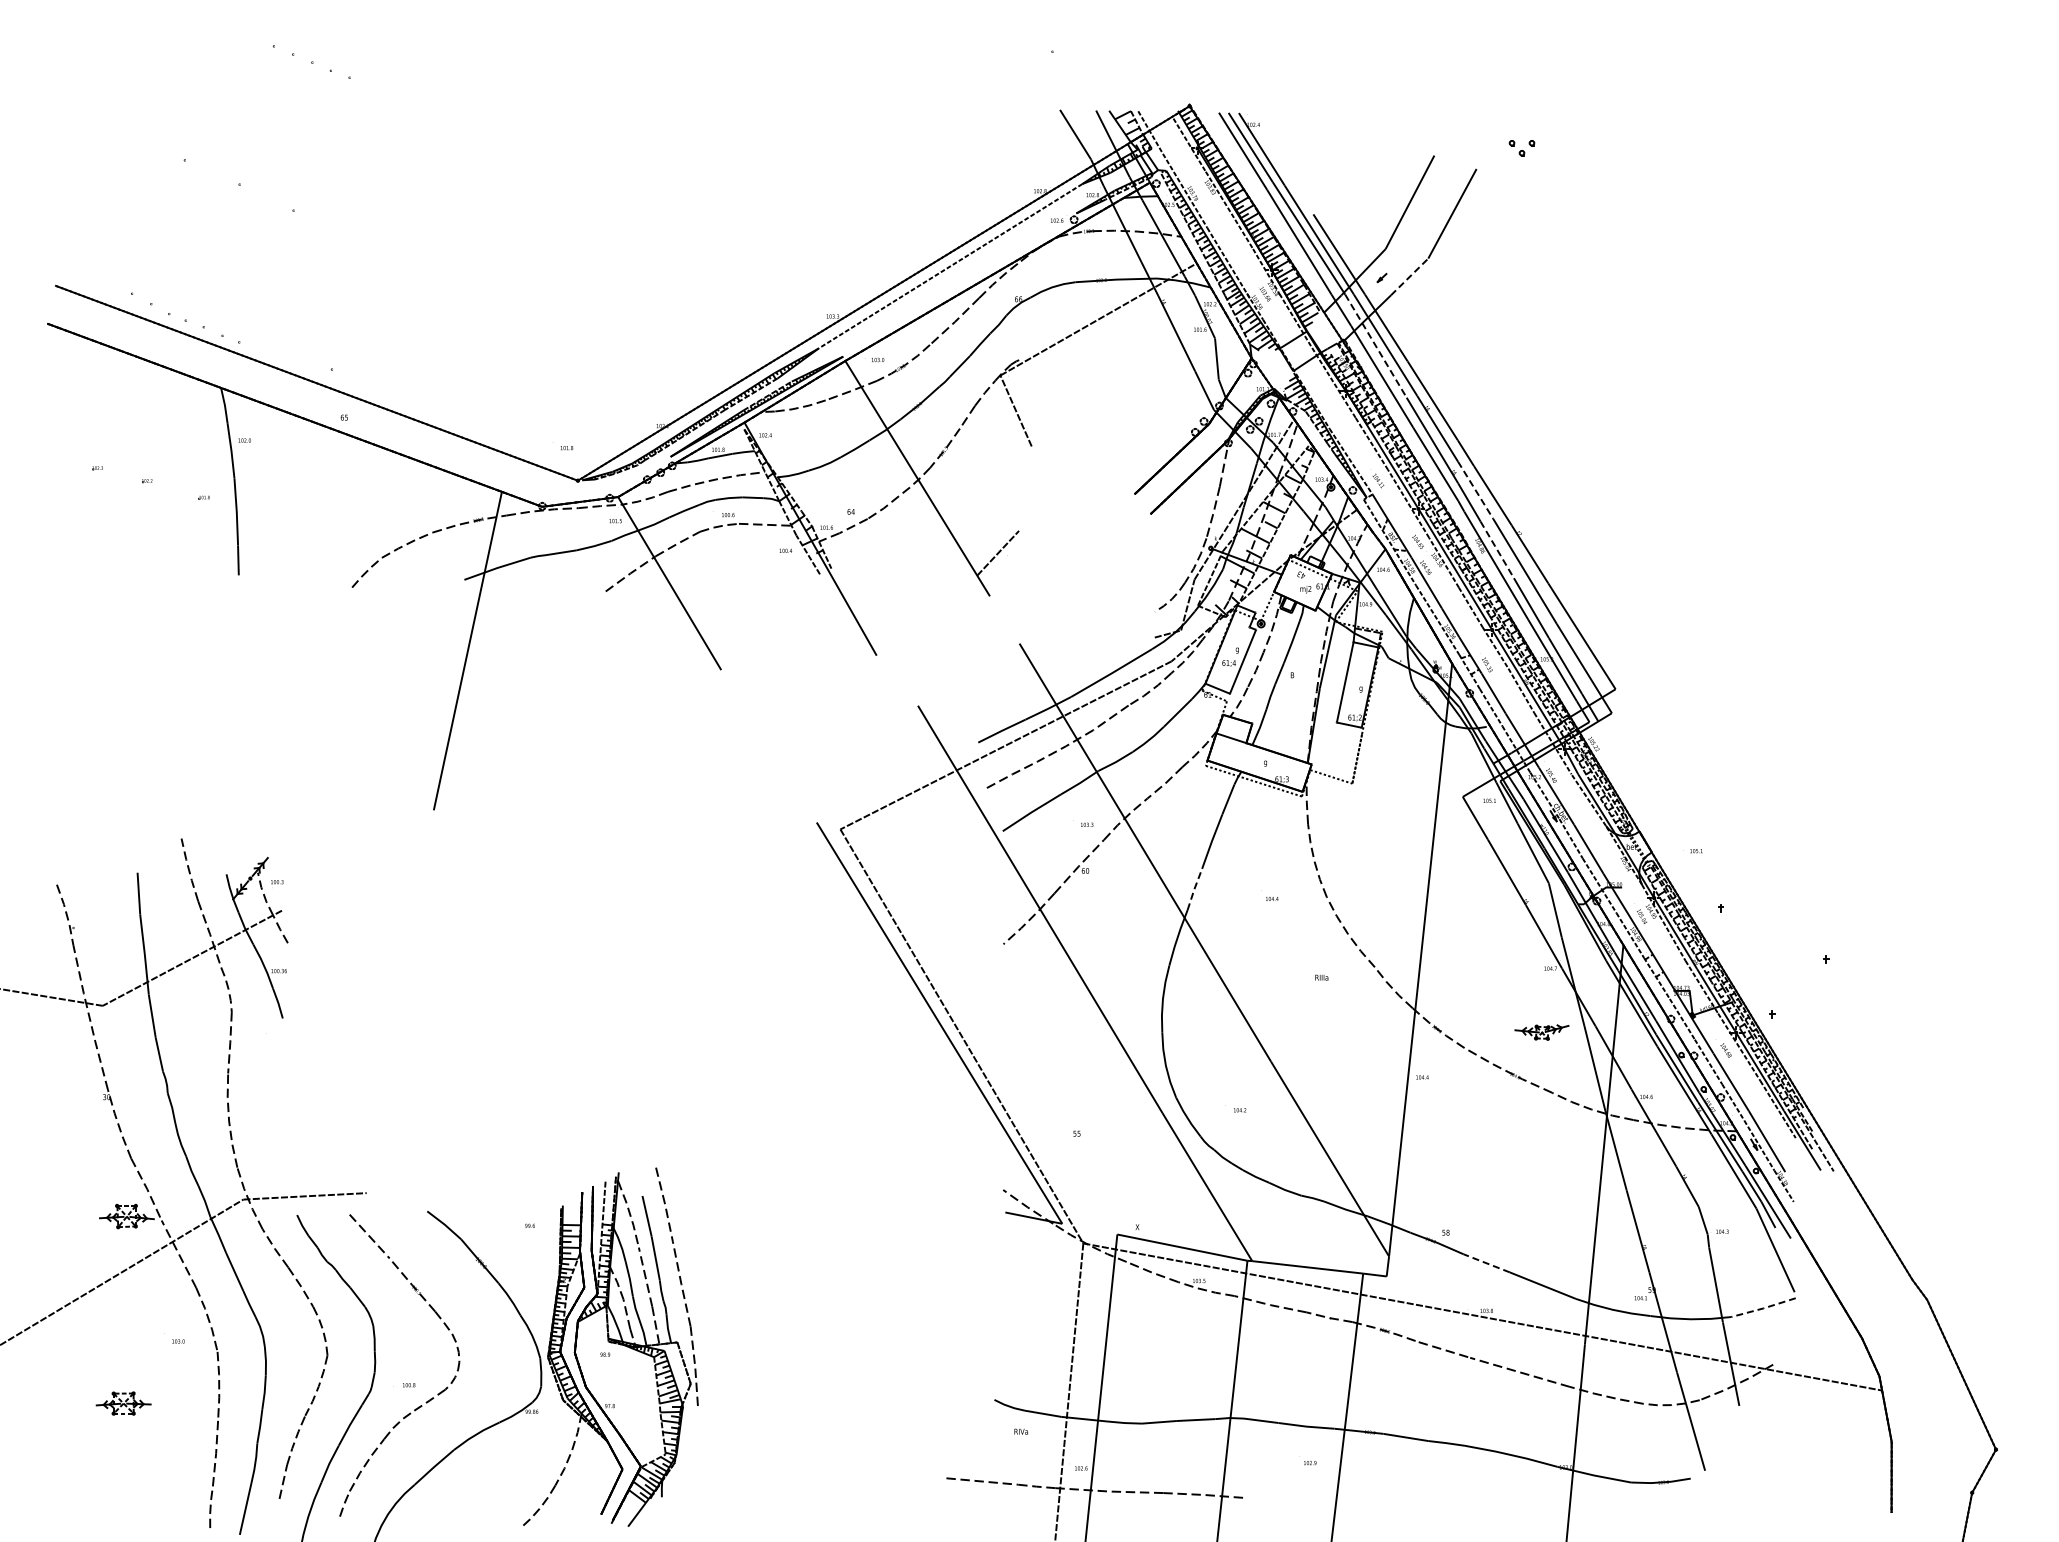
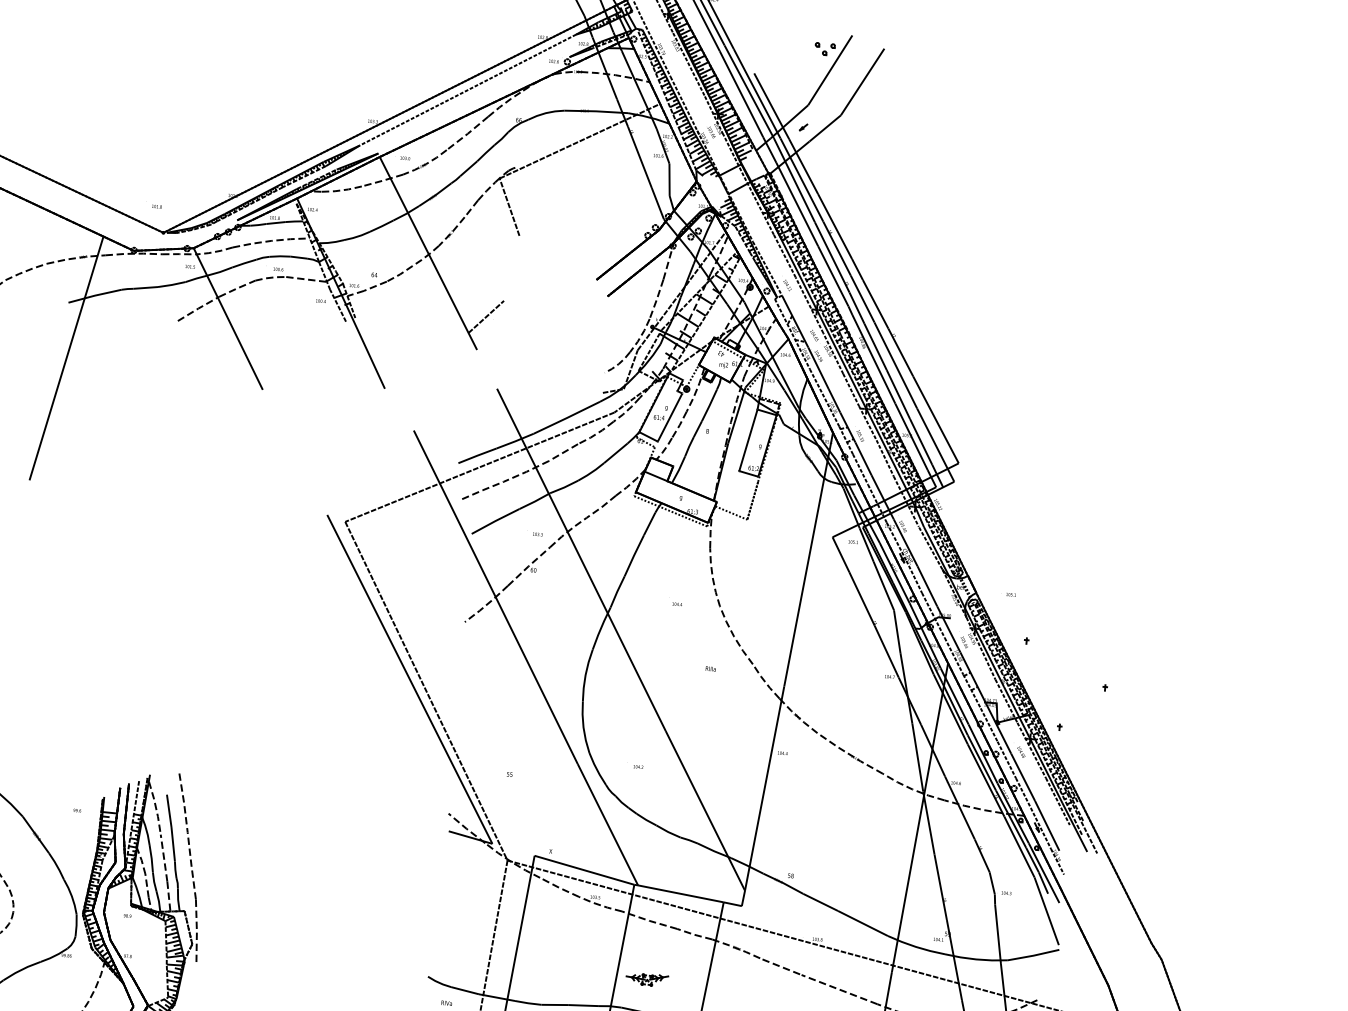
part: (1521, 148) -> (824, 49), moved
line: (1410, 276) -> (825, 128), dashed -> solid
line: (1375, 346) -> (794, 180), dashed -> solid
line: (1475, 490) -> (862, 299), dashed -> solid
line: (1497, 549) -> (875, 346), dashed -> solid
line: (1194, 889) -> (617, 591), dashed -> solid
part: (1541, 1032) -> (646, 979), moved
line: (1486, 1263) -> (820, 902), dashed -> solid
line: (1763, 1308) -> (1033, 955), dashed -> solid

